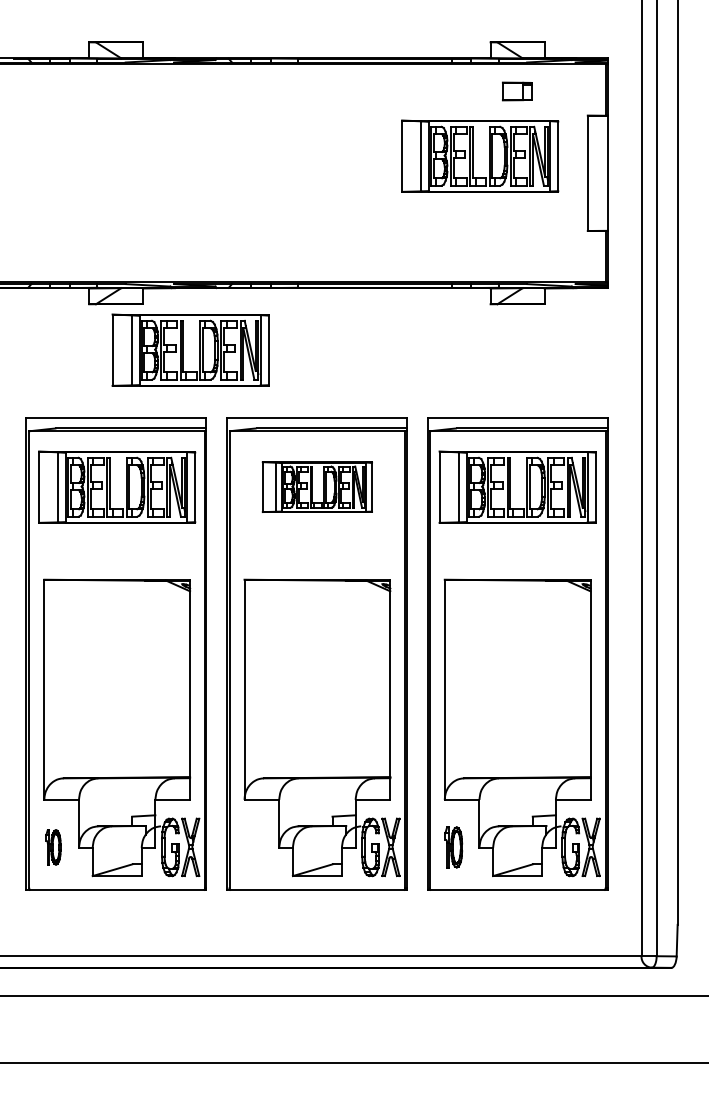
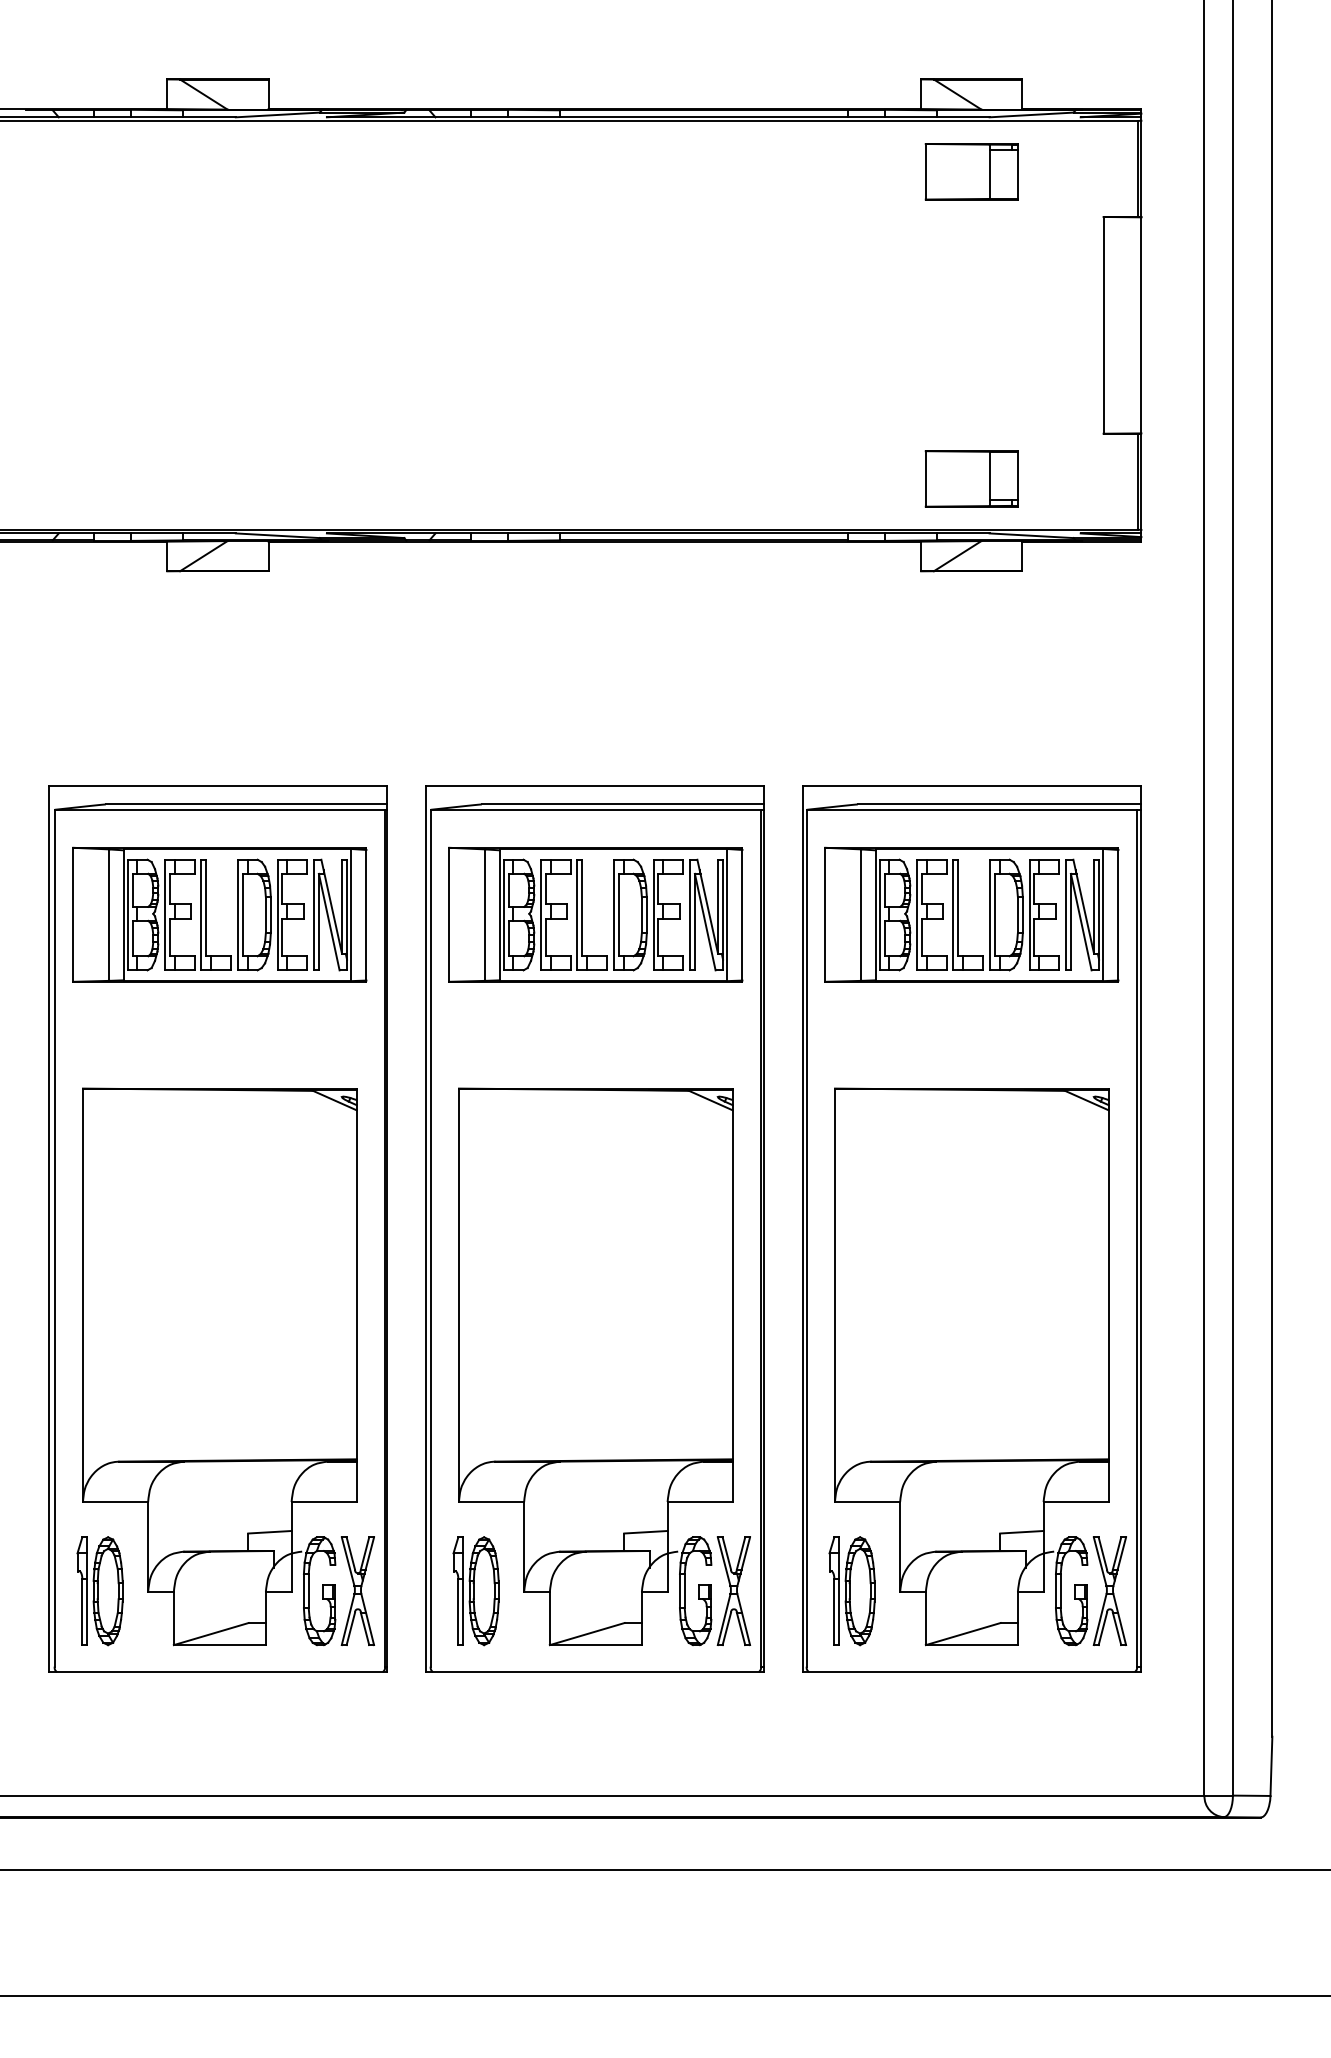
part: (517, 91) -> (971, 171), size x1.67
part: (480, 155) -> (902, 291), removed
part: (517, 254) -> (971, 477), added
part: (190, 349) -> (357, 656), removed
part: (317, 486) -> (596, 913), size x1.43
part: (53, 847) -> (100, 1591), size x1.67
part: (253, 847) -> (475, 1591), added
part: (453, 847) -> (851, 1591), size x1.43

